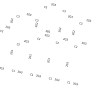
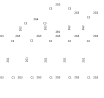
text: (22, 43) -> (35, 38), moved

